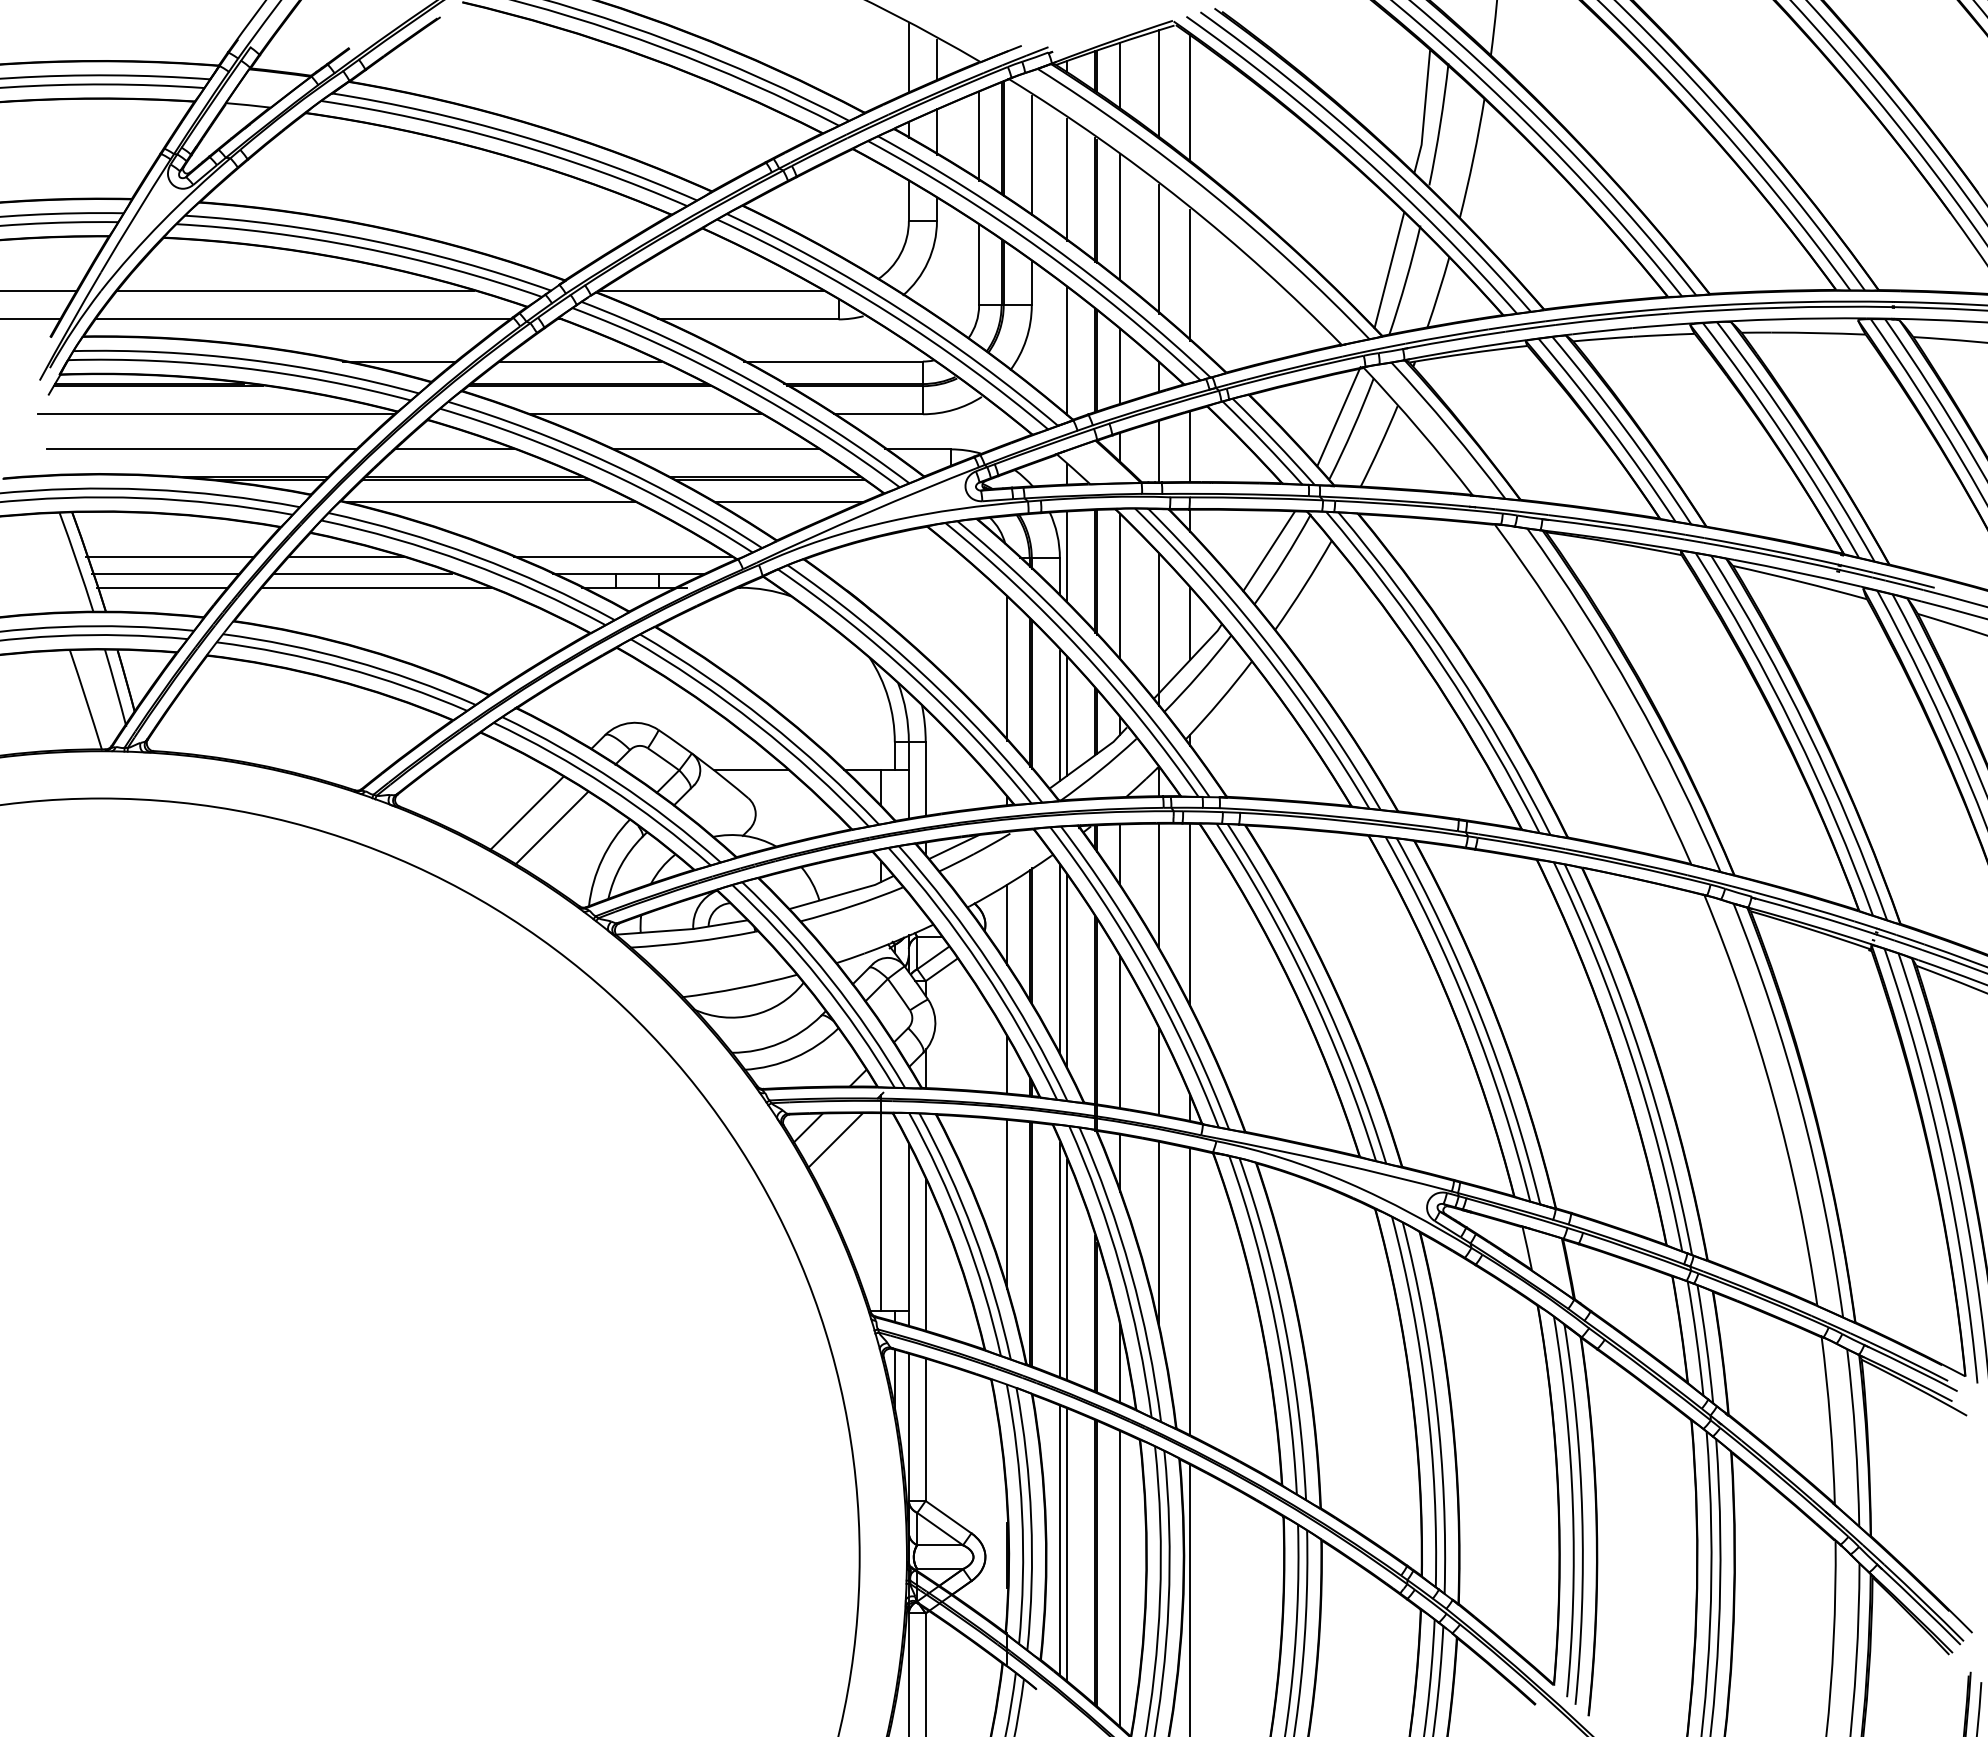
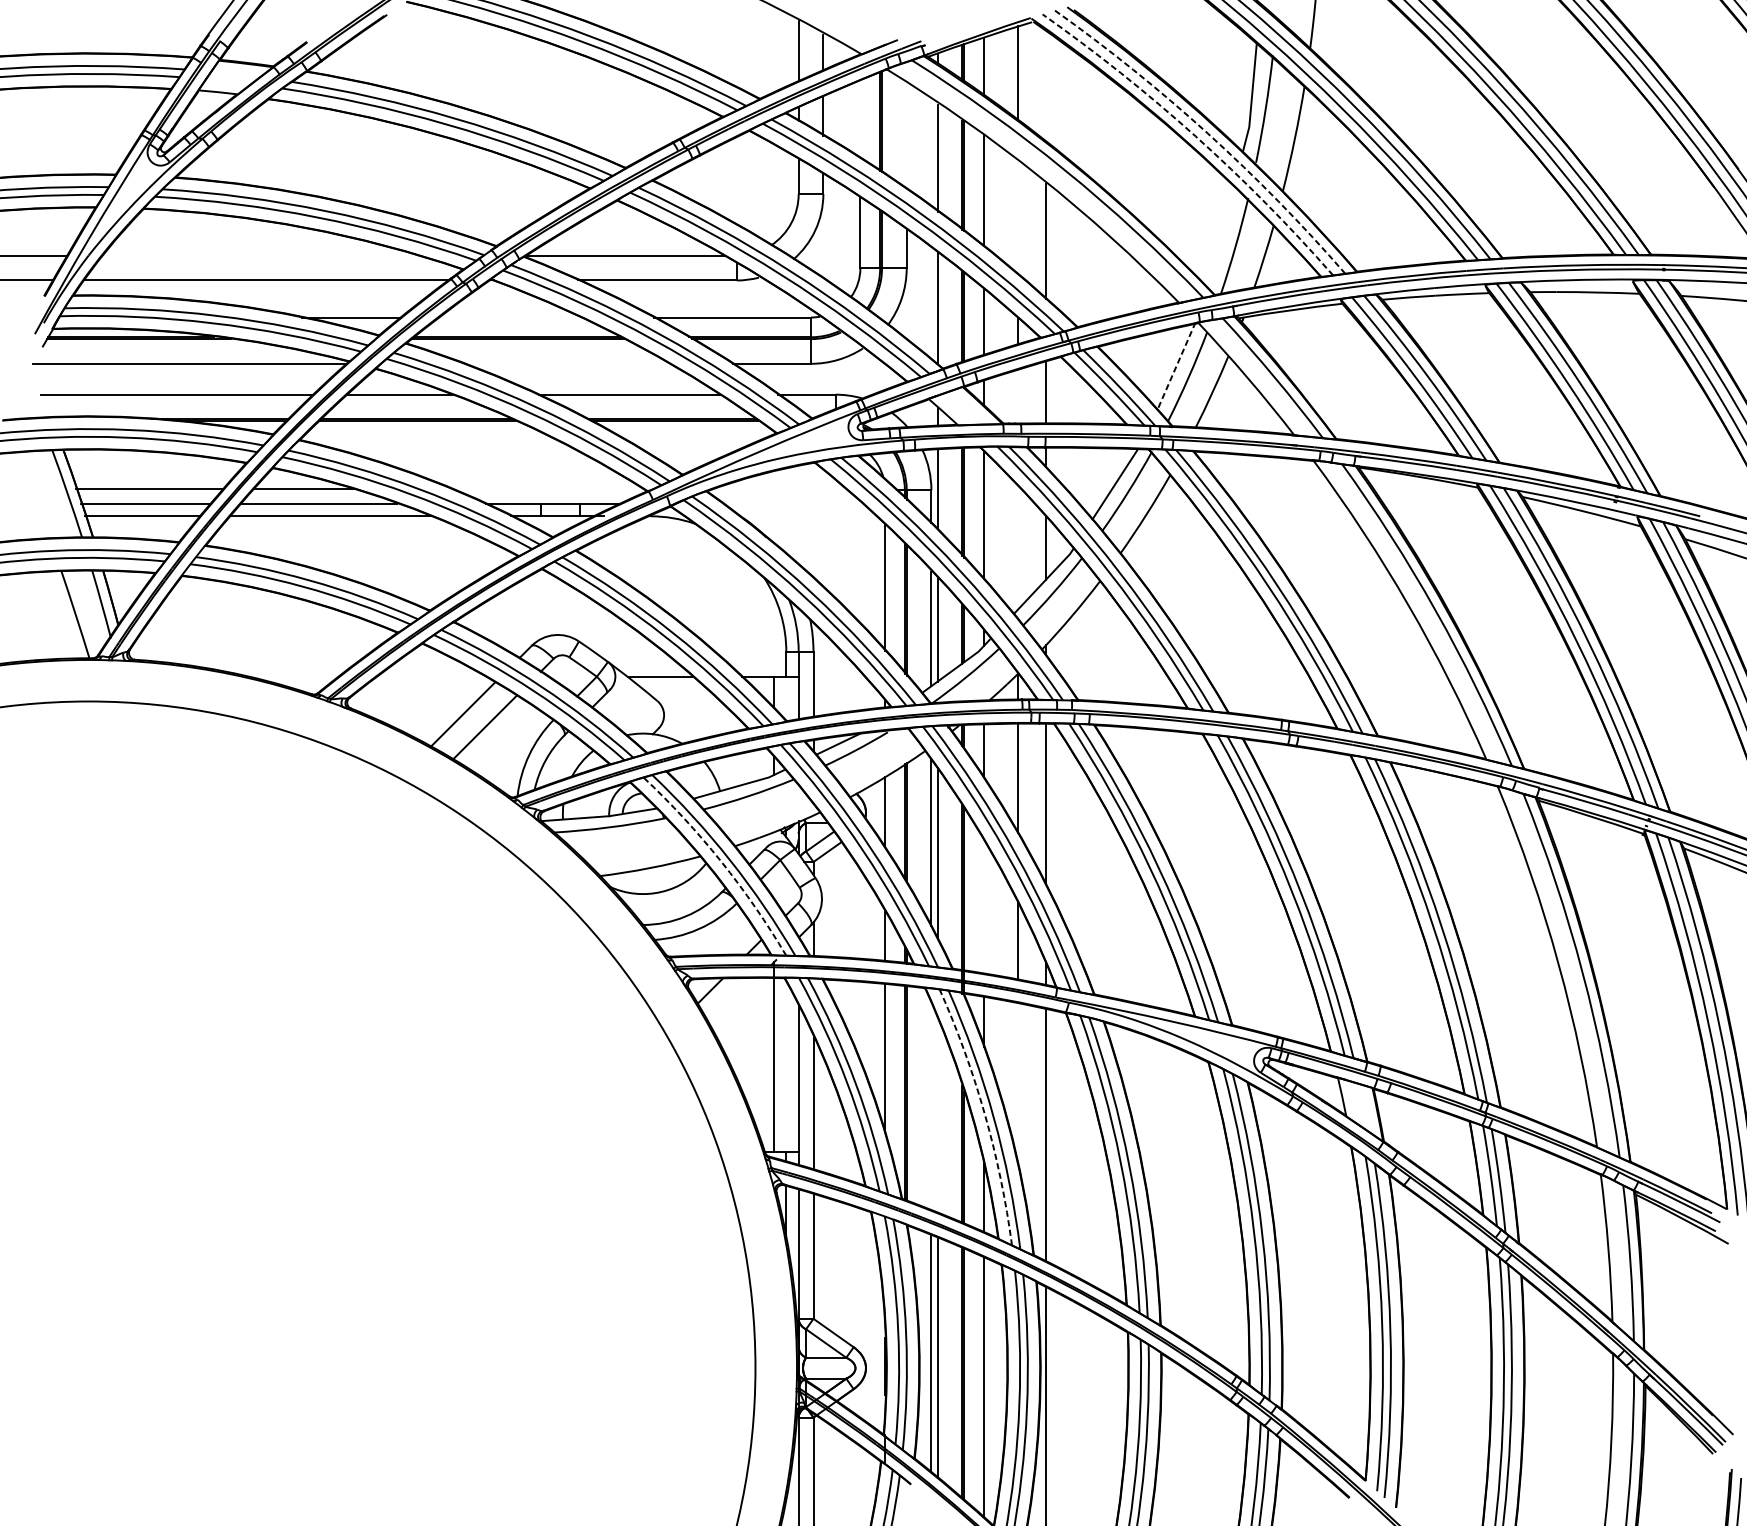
line: (1189, 97) -> (1045, 85), removed
line: (979, 135) -> (860, 118), removed
arc: (1374, 152) -> (1207, 133), solid -> dashed
line: (1031, 155) -> (906, 136), removed
arc: (1360, 155) -> (1195, 136), solid -> dashed
line: (1158, 249) -> (1018, 219), removed
line: (1389, 270) -> (1221, 237), removed
line: (295, 291) -> (259, 255), removed
line: (580, 361) -> (510, 317), removed
line: (645, 414) -> (567, 364), removed
line: (1338, 417) -> (1176, 366), solid -> dashed
line: (1158, 451) -> (1018, 396), removed
line: (490, 502) -> (431, 441), removed
line: (788, 502) -> (692, 441), removed
line: (623, 556) -> (547, 488), removed
line: (1158, 629) -> (1018, 552), removed
arc: (820, 980) -> (721, 861), solid -> dashed
line: (1119, 1031) -> (983, 906), removed
line: (835, 1140) -> (734, 1002), removed
line: (1158, 1232) -> (1018, 1082), removed
line: (1059, 1259) -> (931, 1106), removed
arc: (1120, 1268) -> (984, 1114), solid -> dashed
line: (1066, 1269) -> (937, 1115), removed

